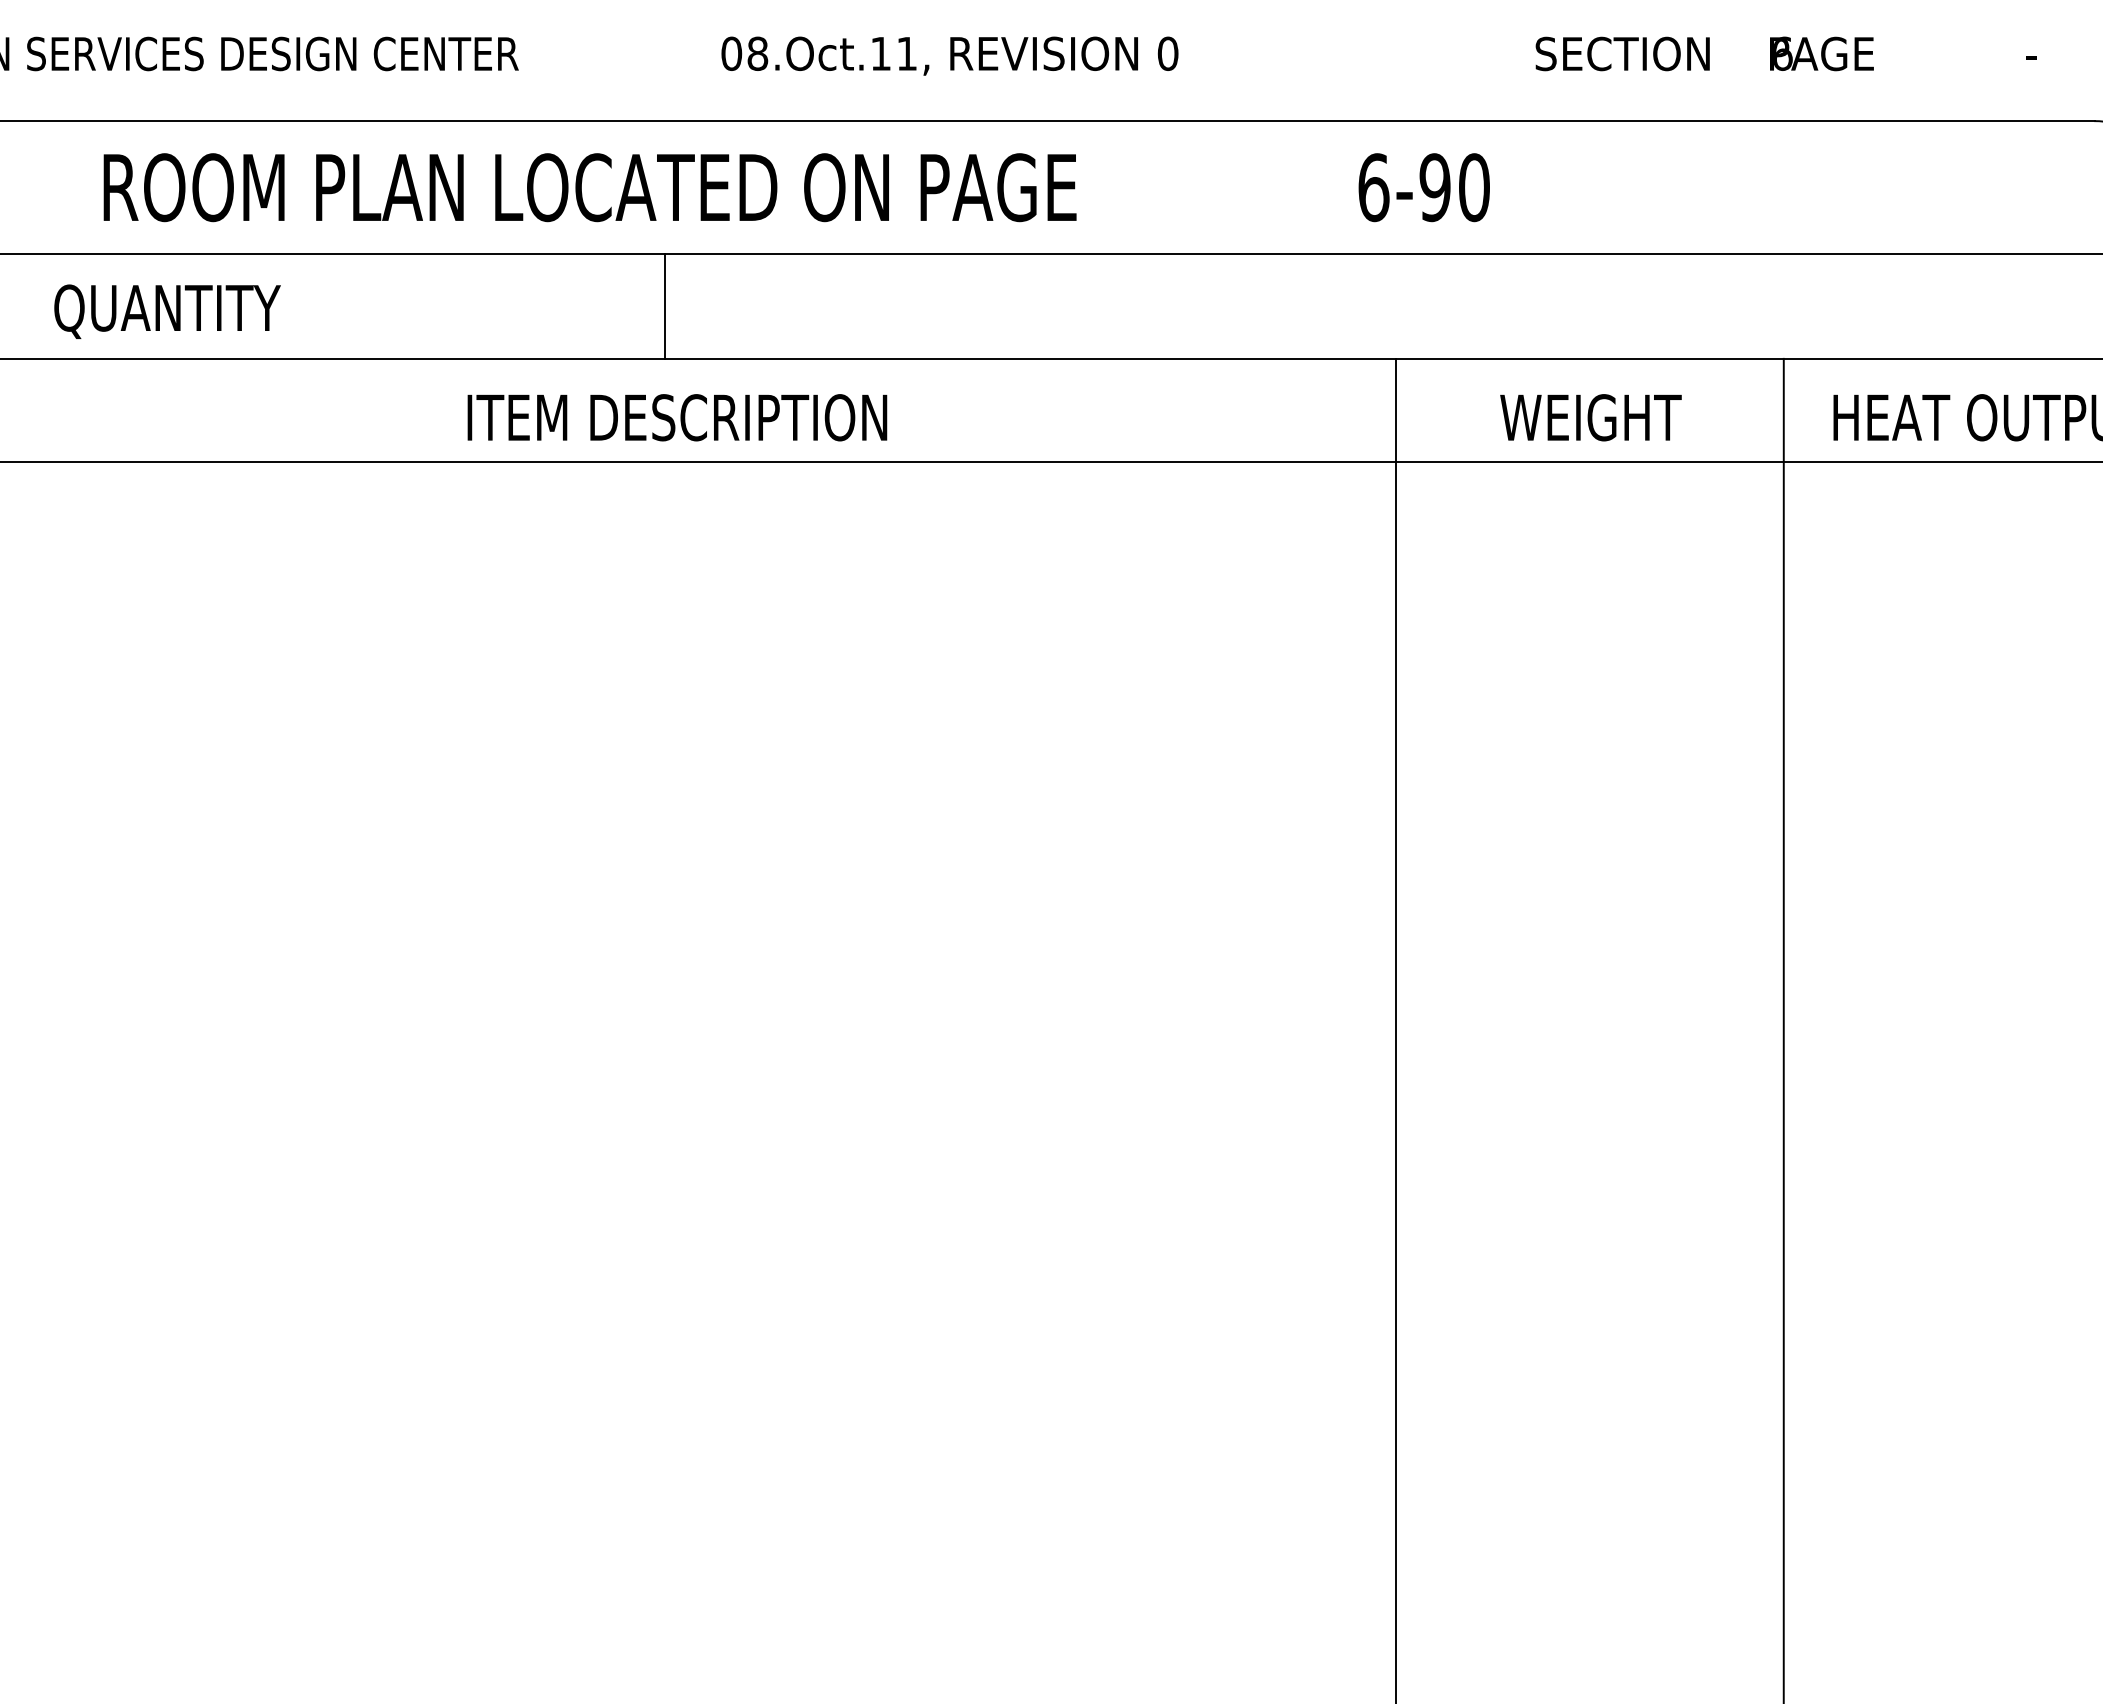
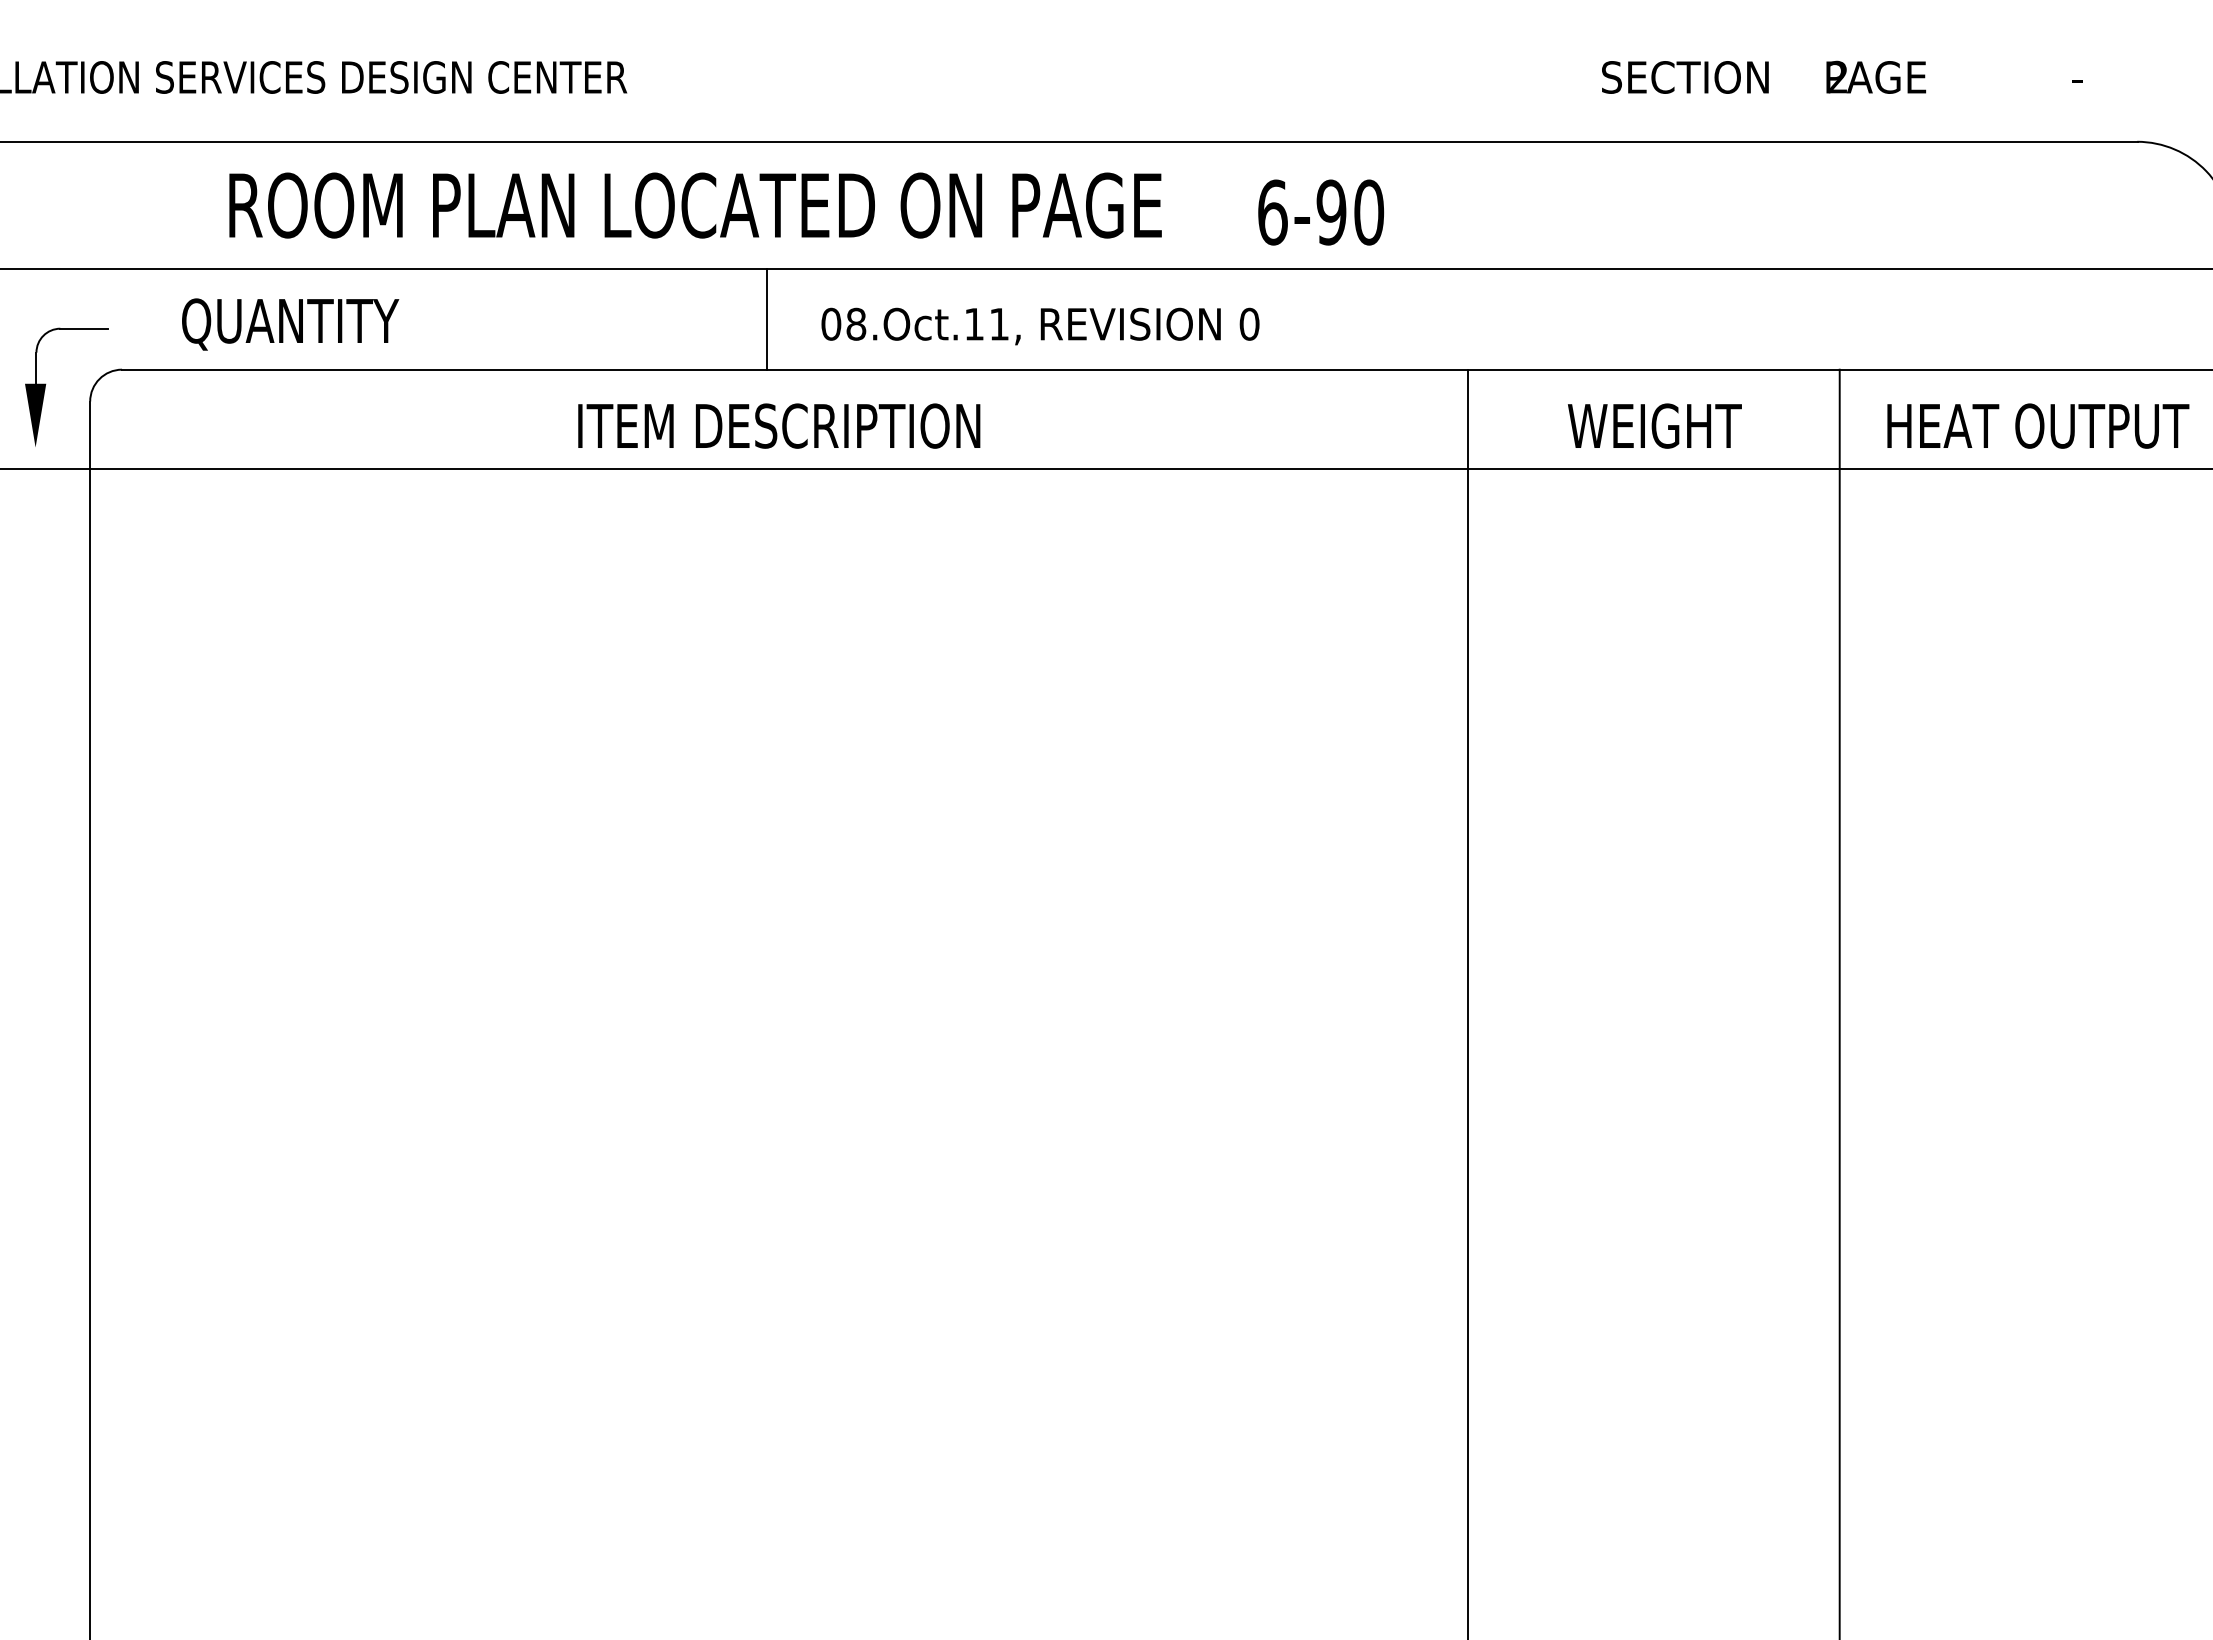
text: (1782, 52) -> (1838, 76), 6 -> 2
text: (949, 56) -> (1040, 326), moved
text: (1424, 187) -> (1321, 212), moved

